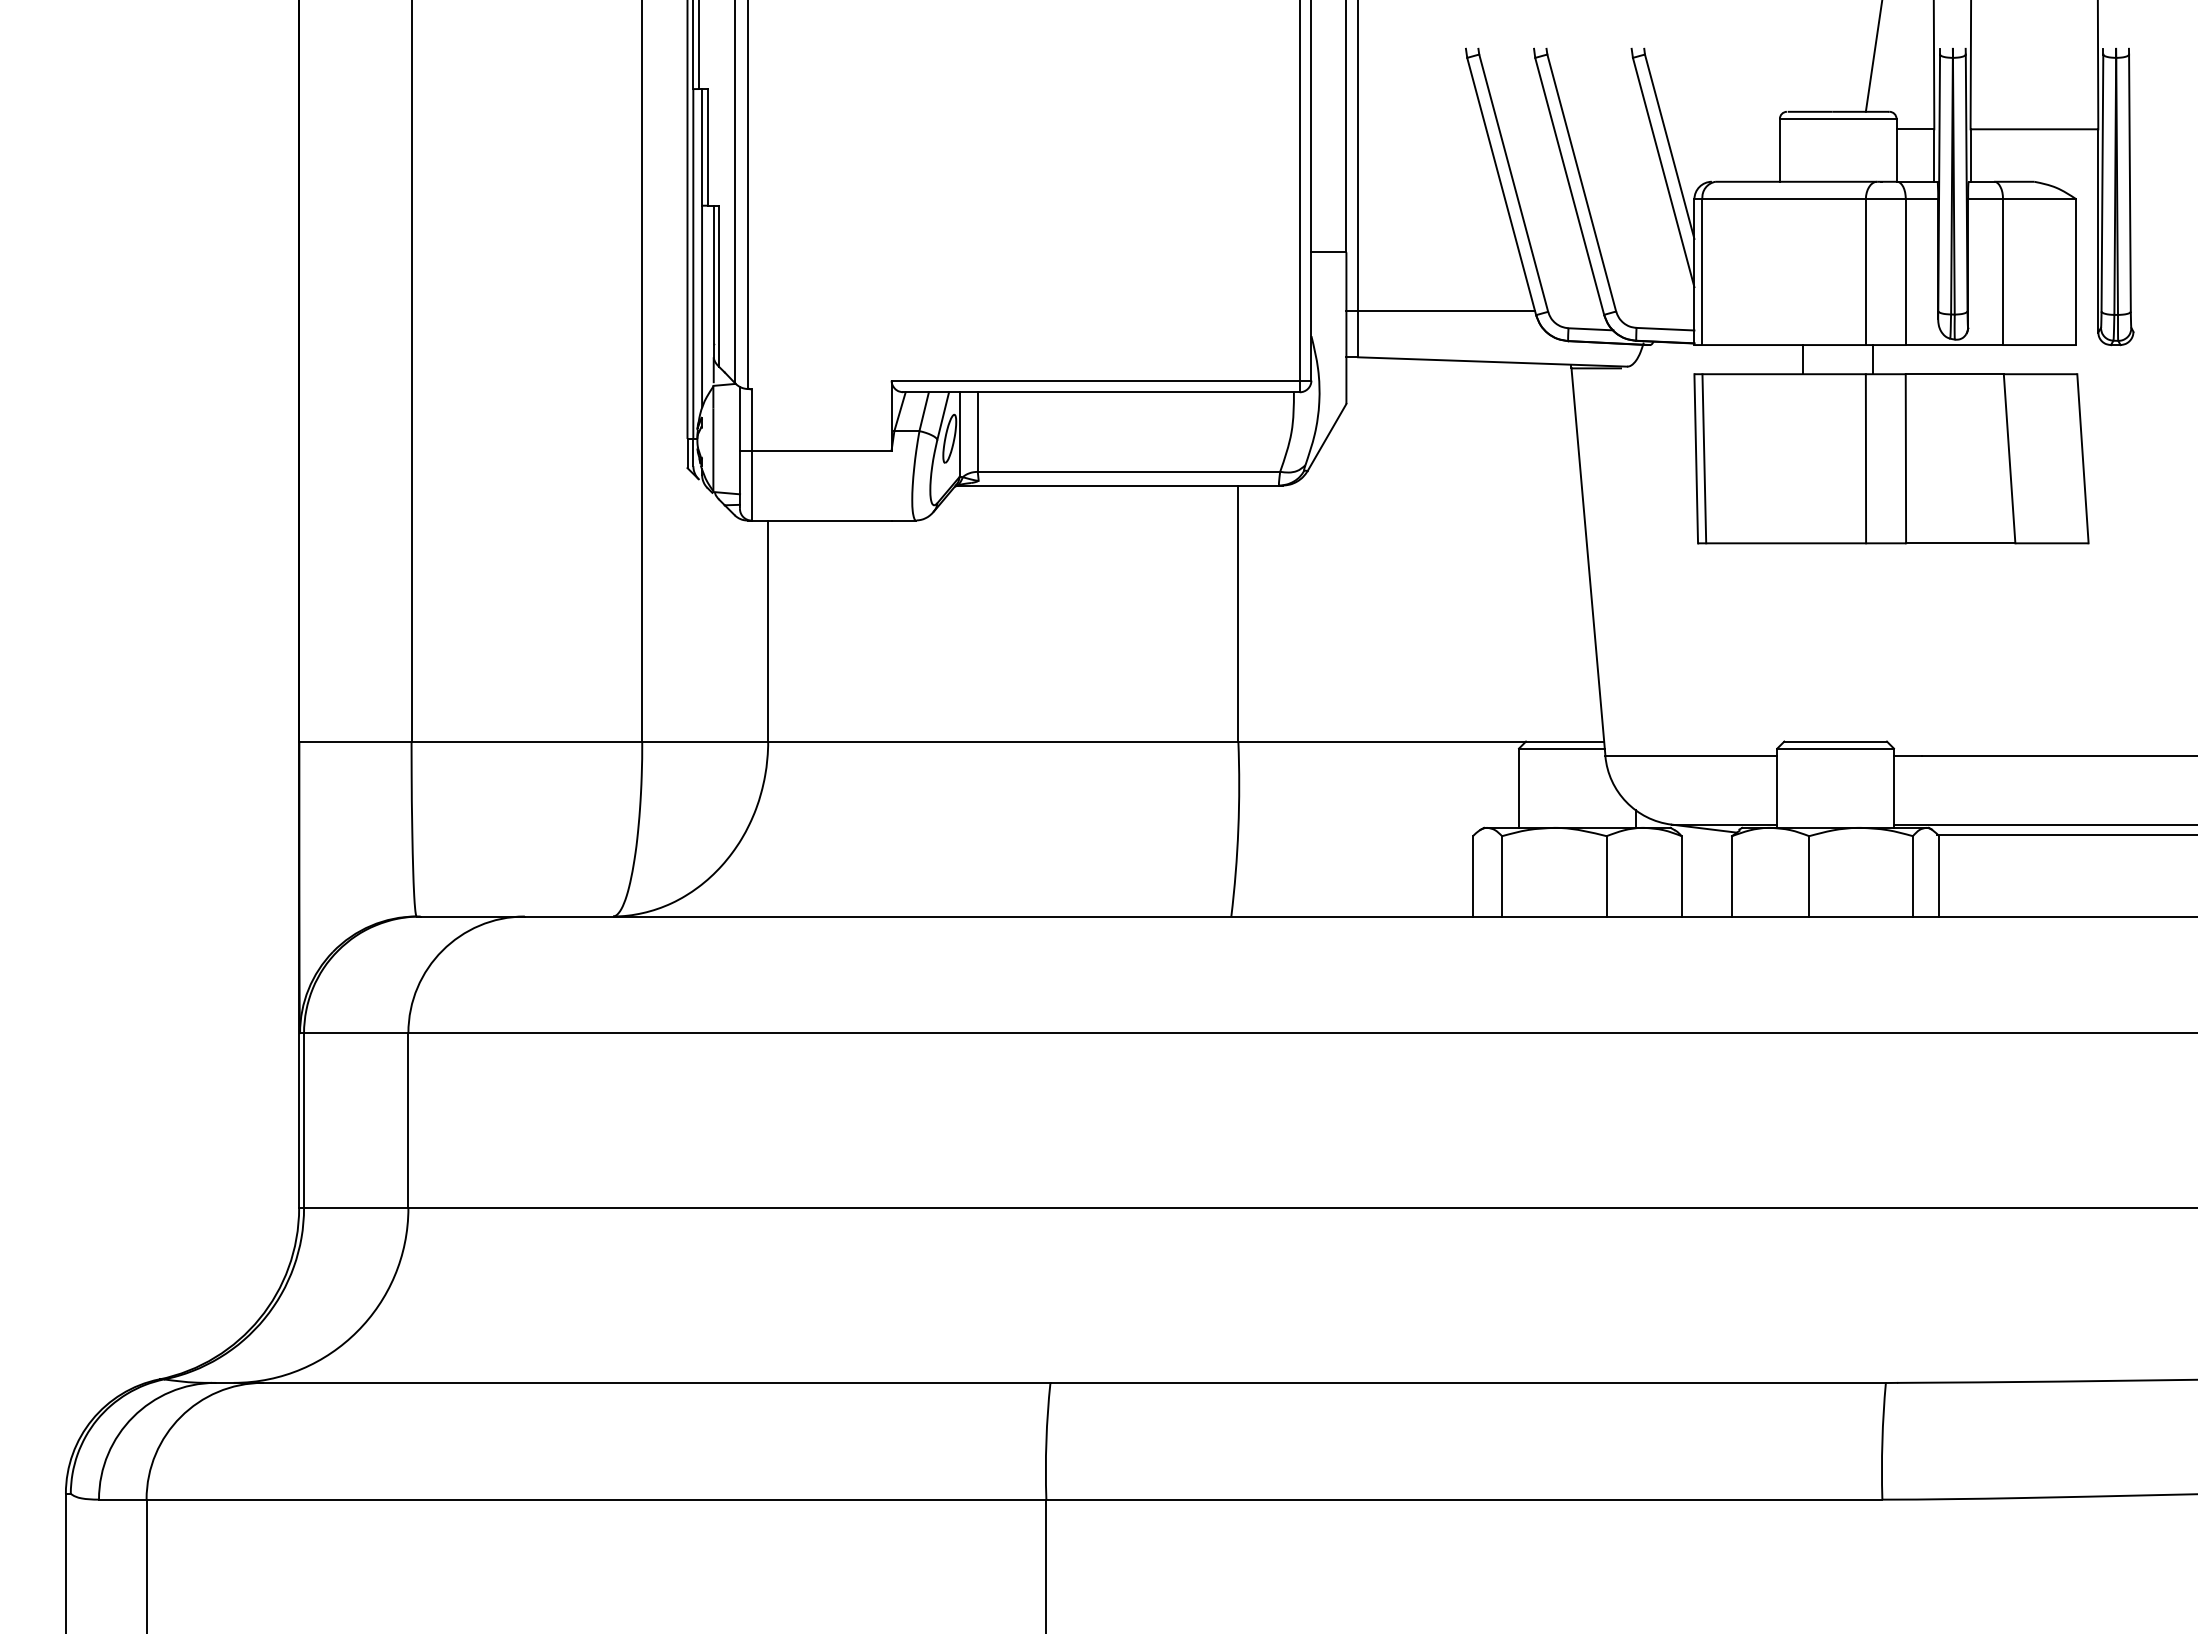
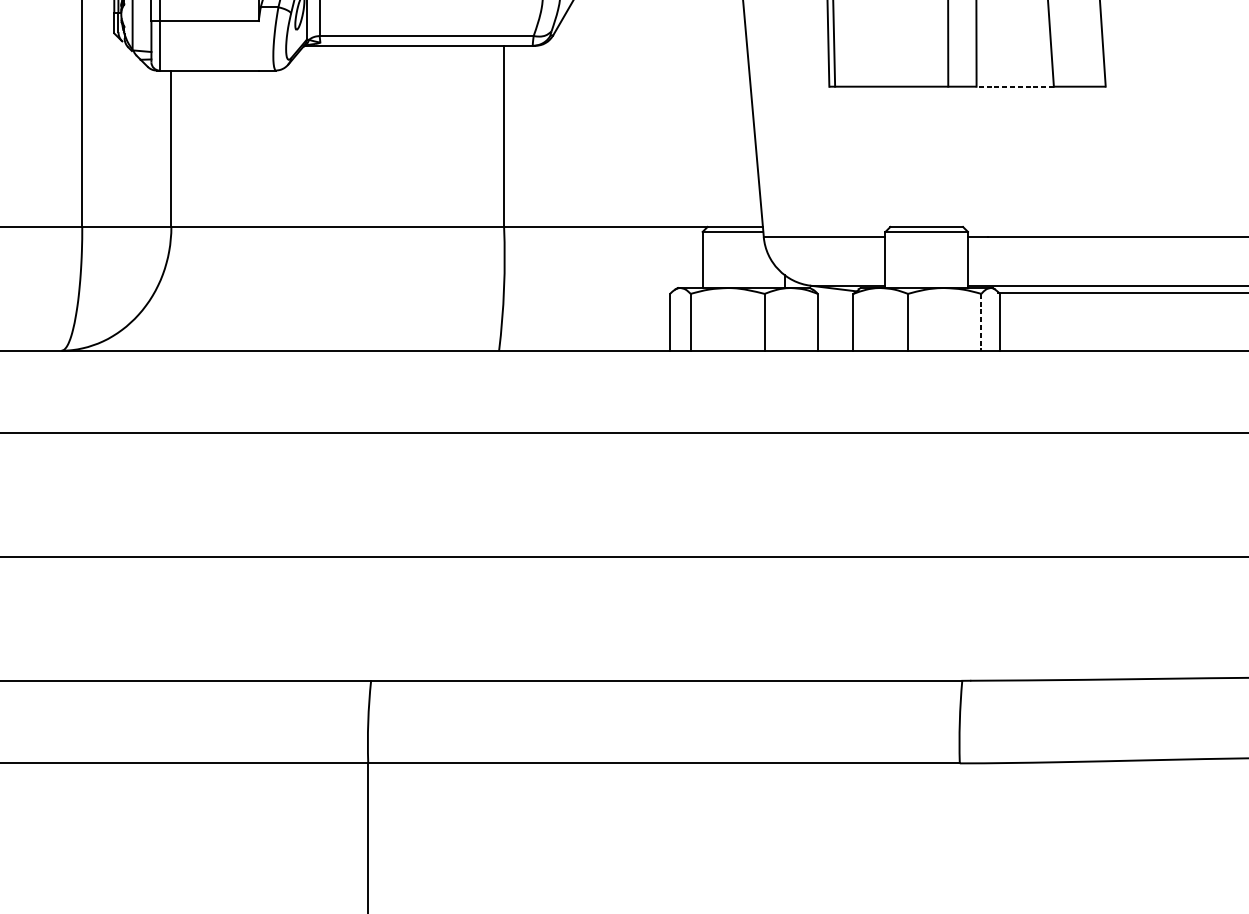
line: (1960, 543) -> (1015, 86), solid -> dashed
line: (1912, 876) -> (981, 322), solid -> dashed

